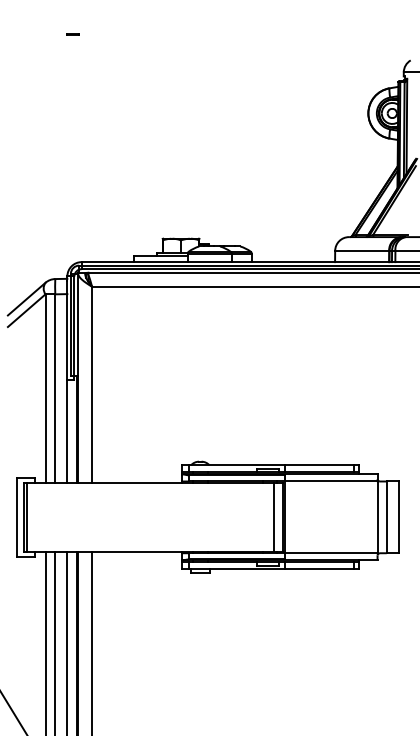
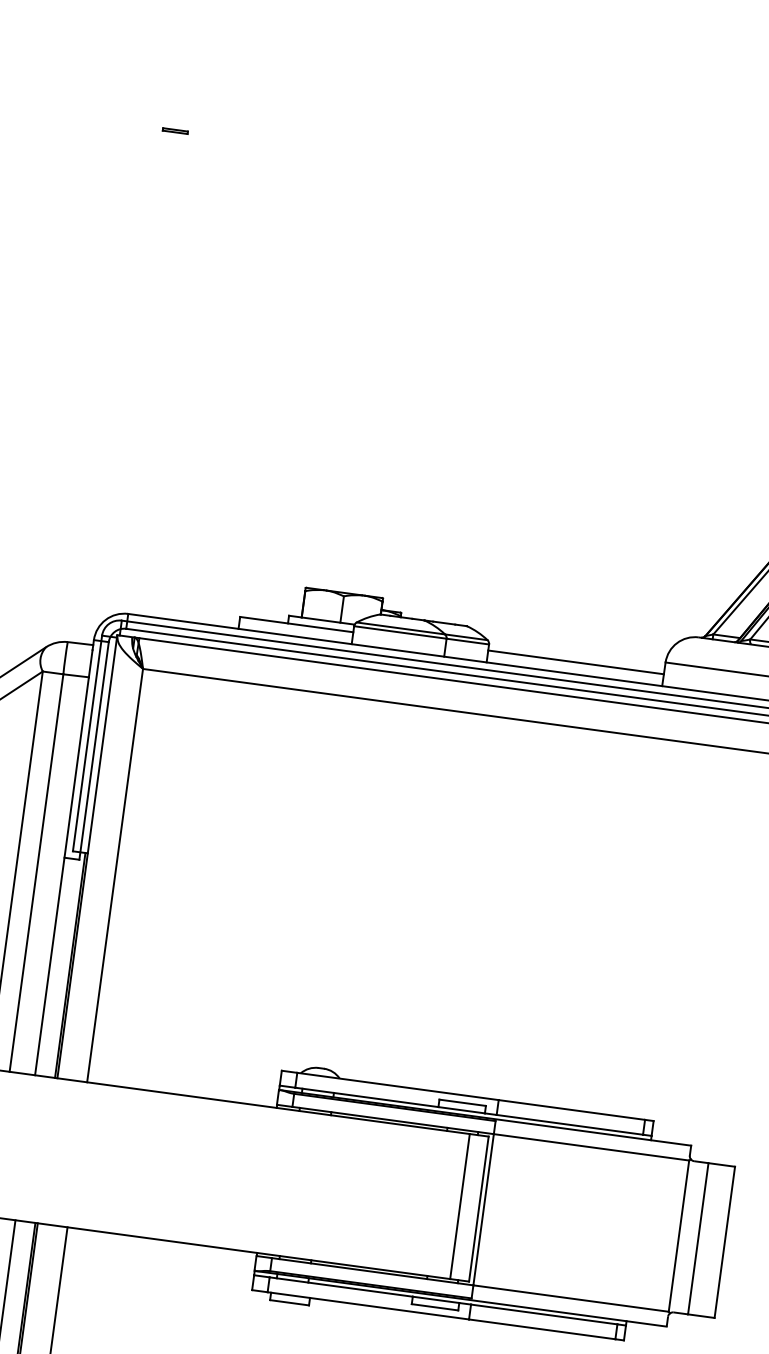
line: (293, 256) -> (576, 662), added

